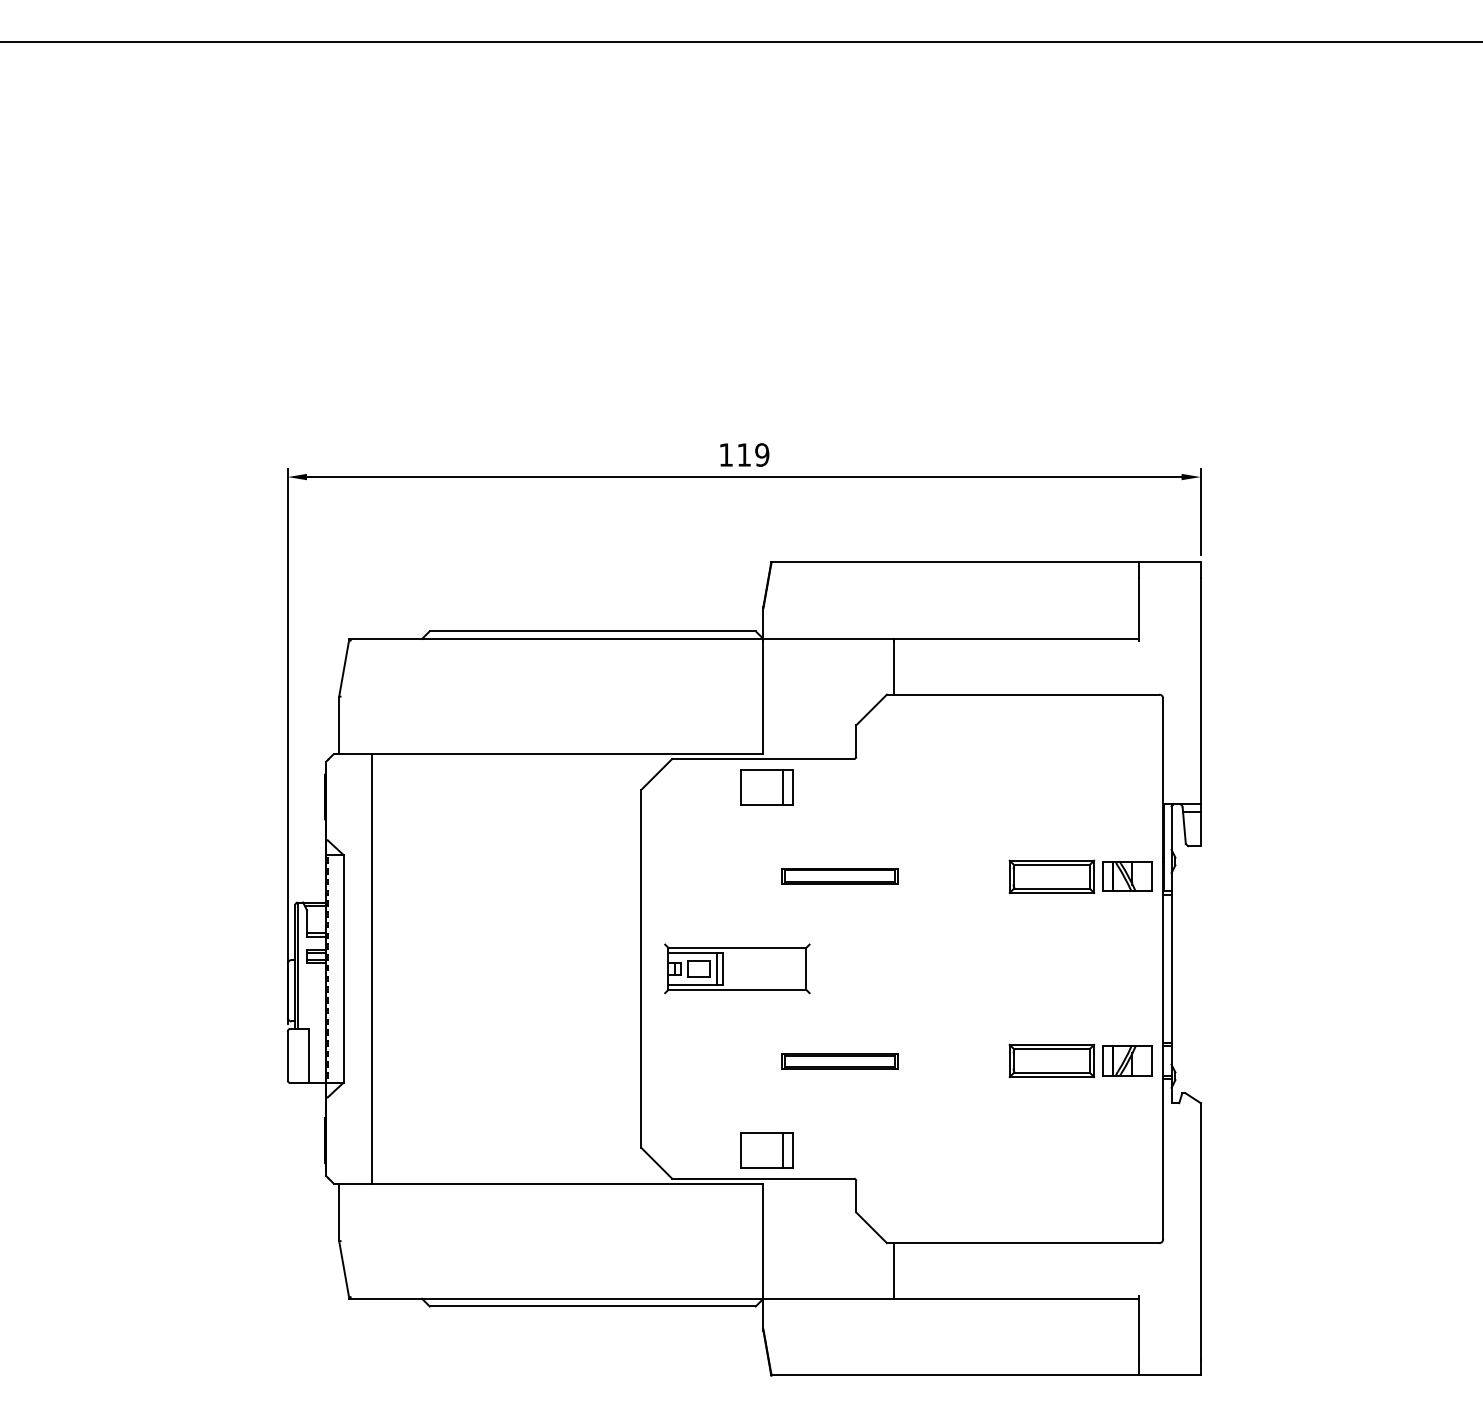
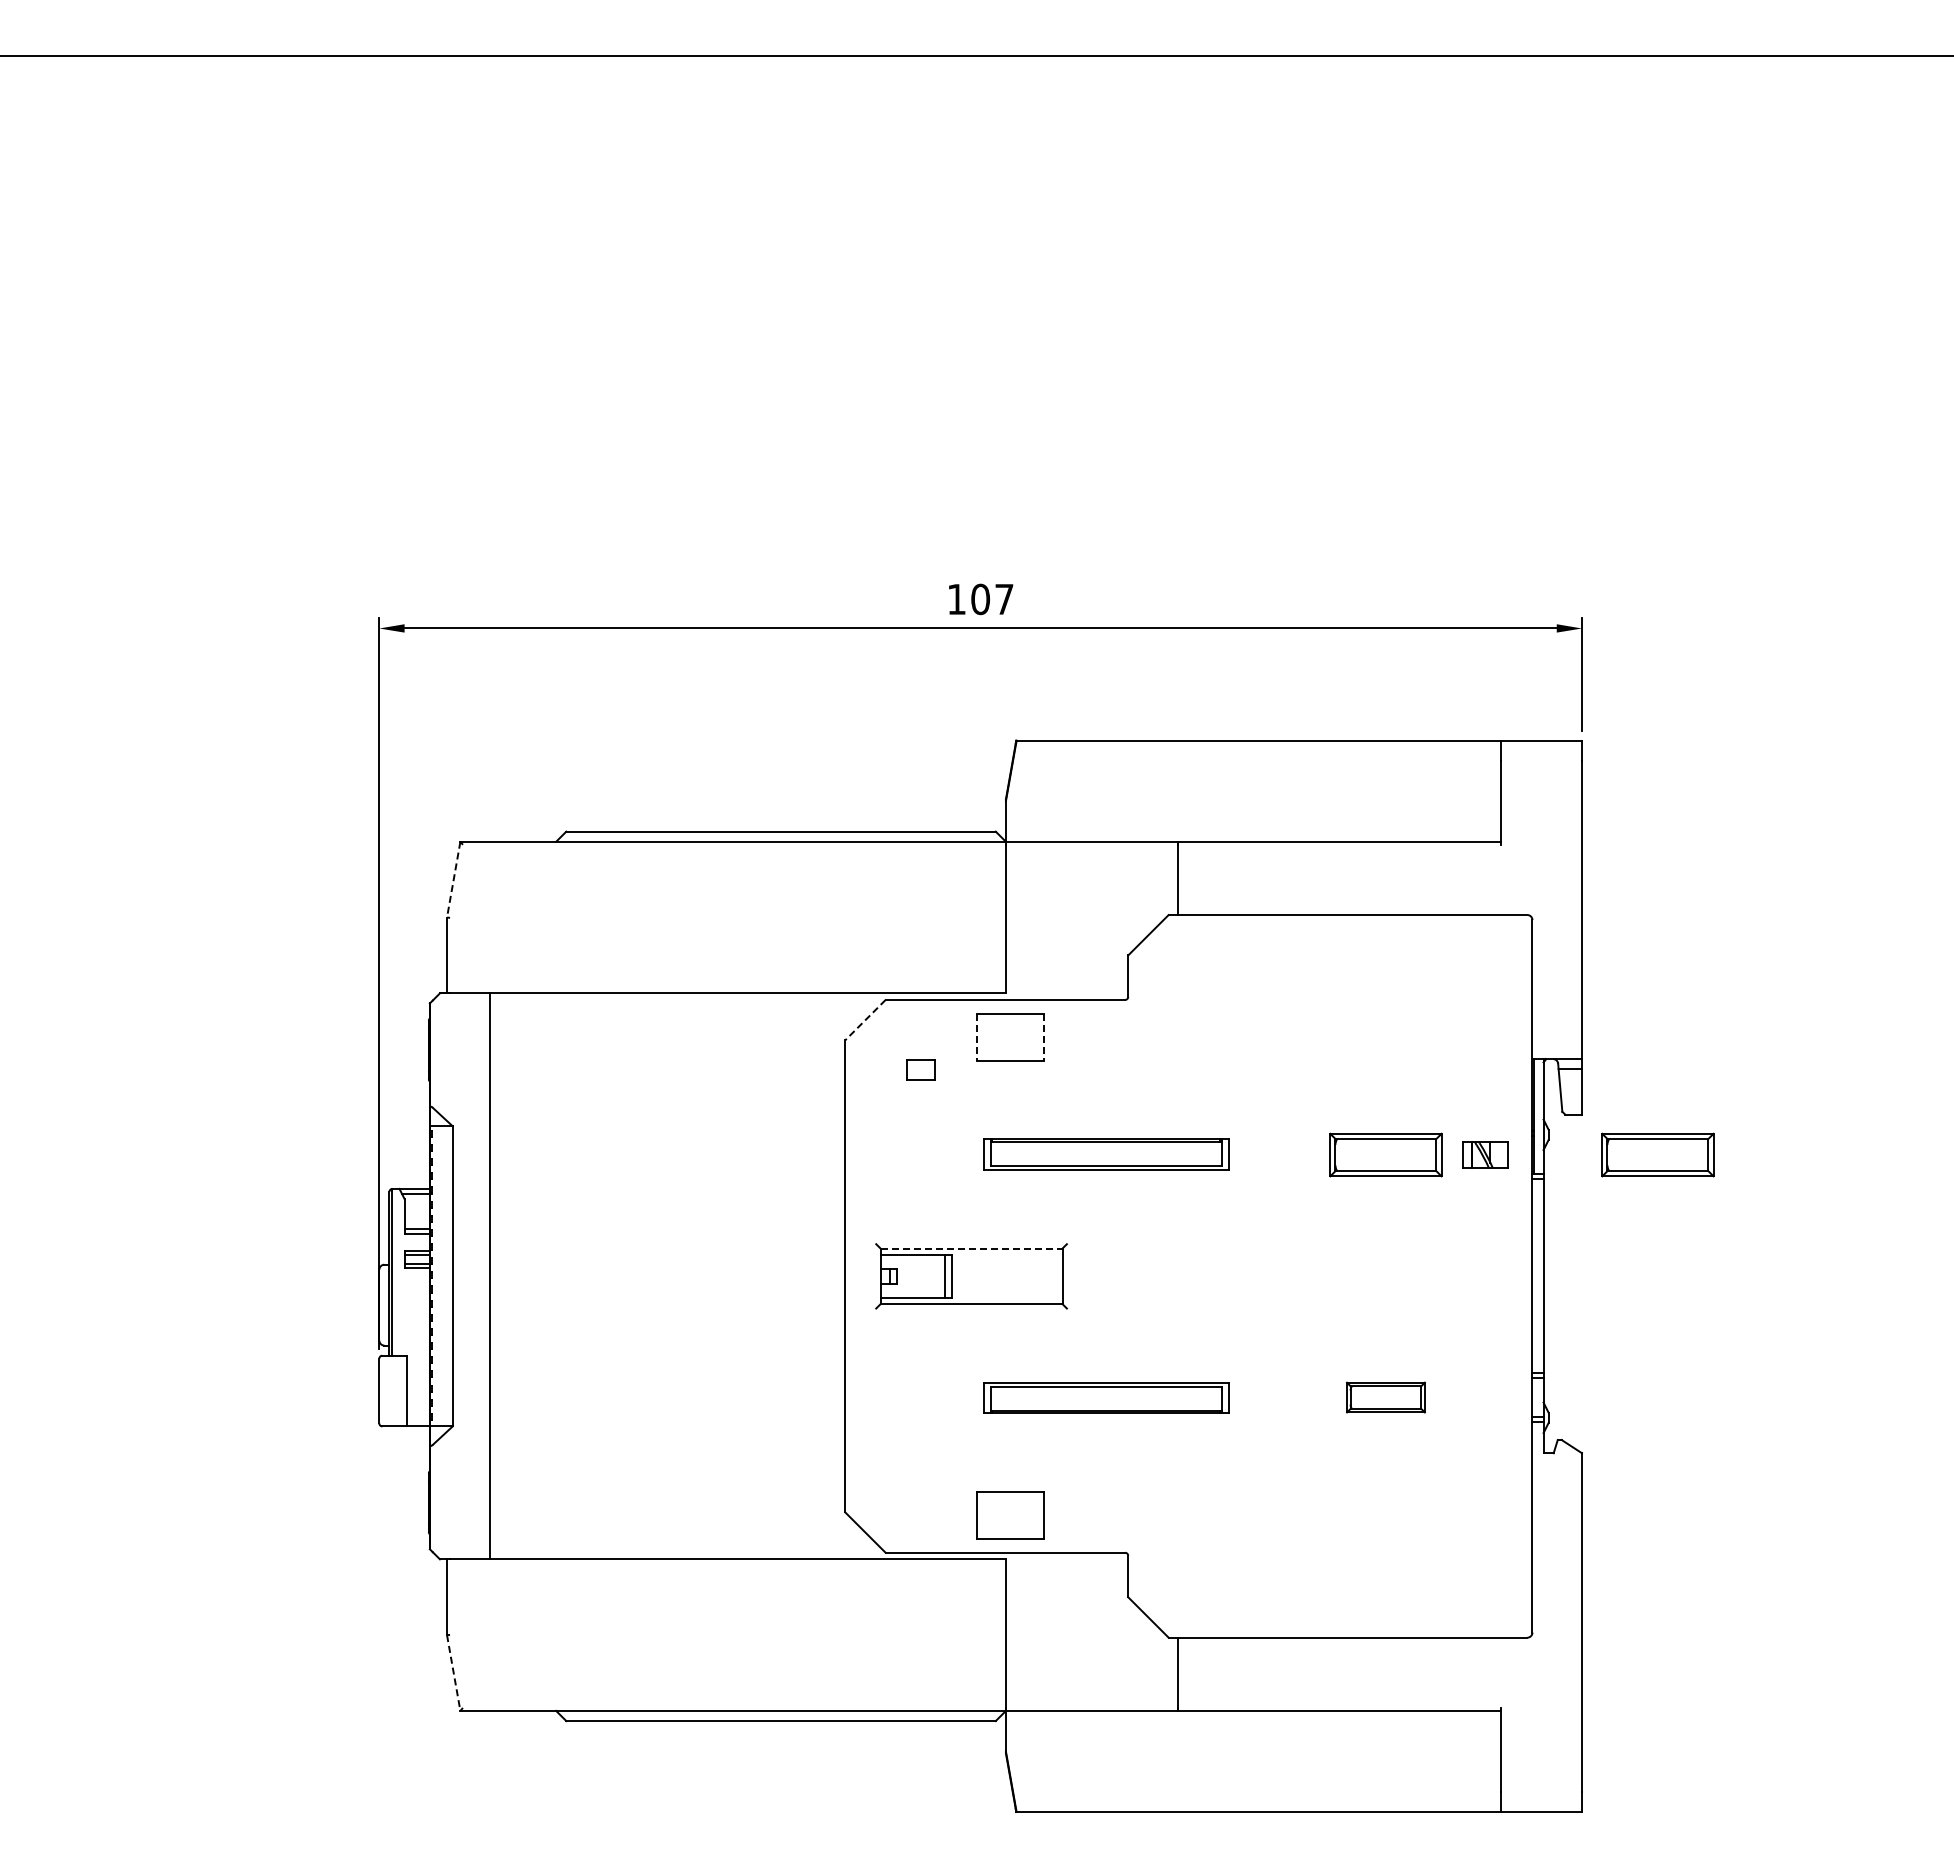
text: (753, 455) -> (992, 599), 119 -> 107
line: (344, 668) -> (453, 880), solid -> dashed
line: (656, 774) -> (865, 1020), solid -> dashed
line: (741, 787) -> (976, 1037), solid -> dashed
line: (783, 787) -> (1032, 1037), removed
line: (792, 787) -> (1044, 1037), solid -> dashed
part: (839, 876) -> (1106, 1154), size x1.6
part: (1127, 876) -> (1485, 1154), size x0.7
part: (1258, 876) -> (1657, 1154), added
line: (737, 947) -> (971, 1248), solid -> dashed
part: (698, 968) -> (920, 1069), moved
part: (1051, 1060) -> (1385, 1397), size x0.7
part: (1127, 1060) -> (1485, 1397), removed
part: (839, 1061) -> (1106, 1398), size x1.6
line: (783, 1150) -> (1032, 1515), removed
line: (344, 1270) -> (453, 1673), solid -> dashed

